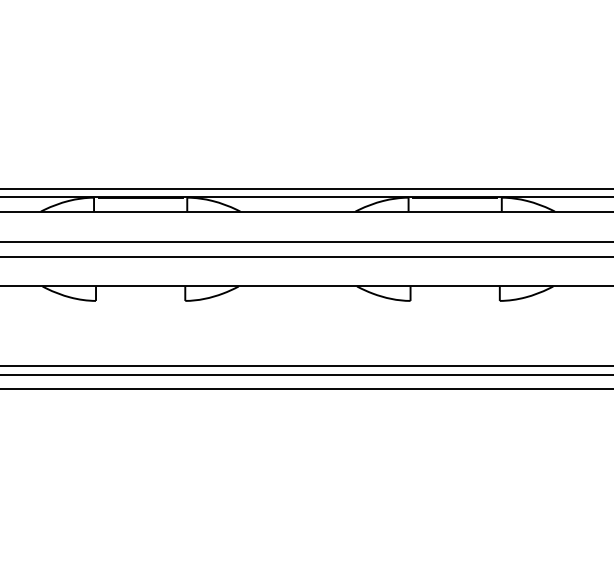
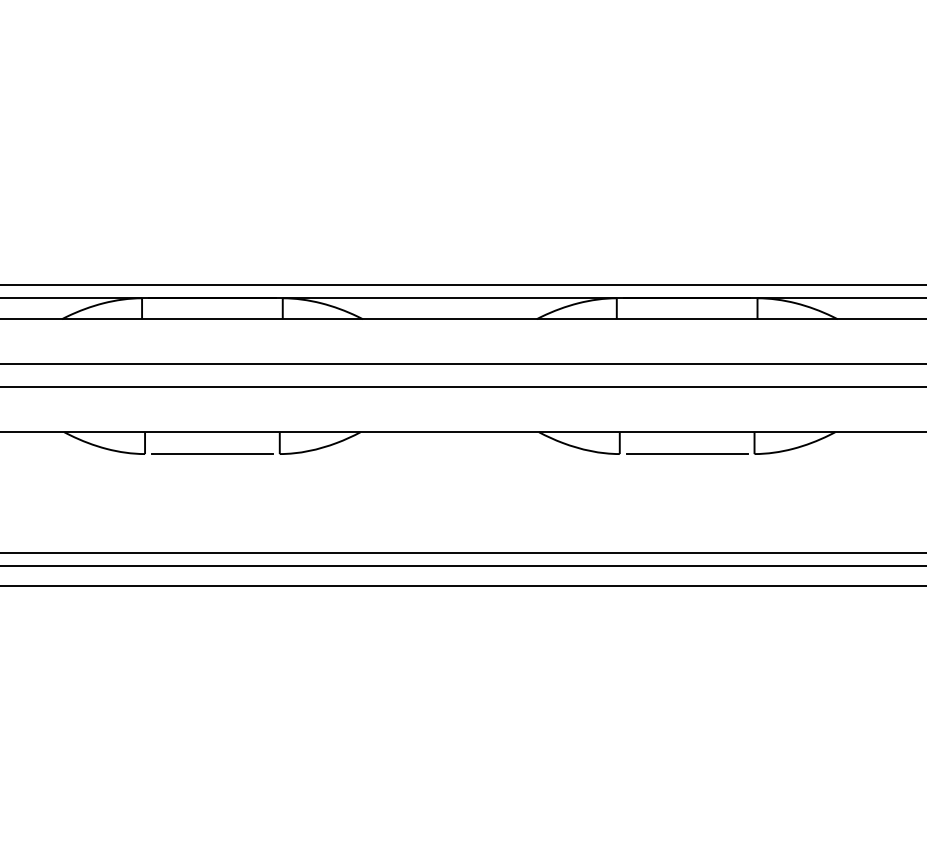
line: (140, 300) -> (212, 453), added
line: (455, 300) -> (687, 453), added

